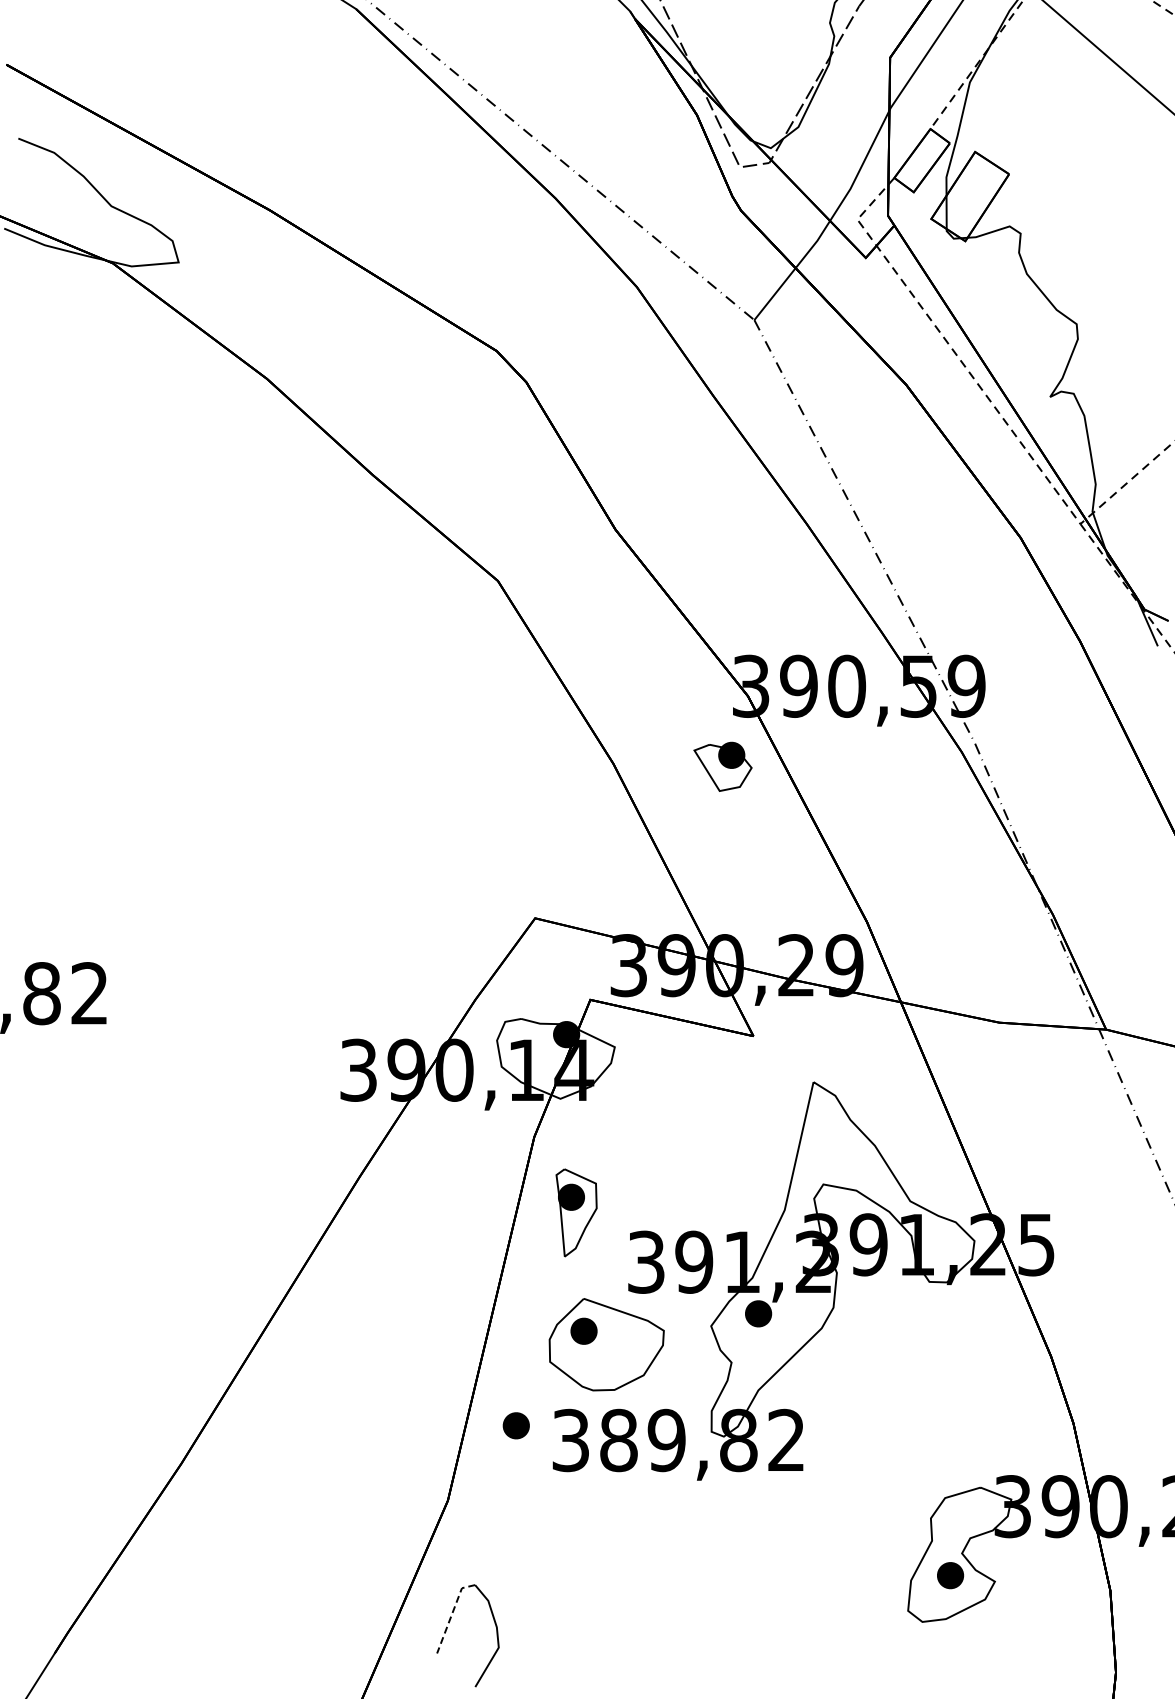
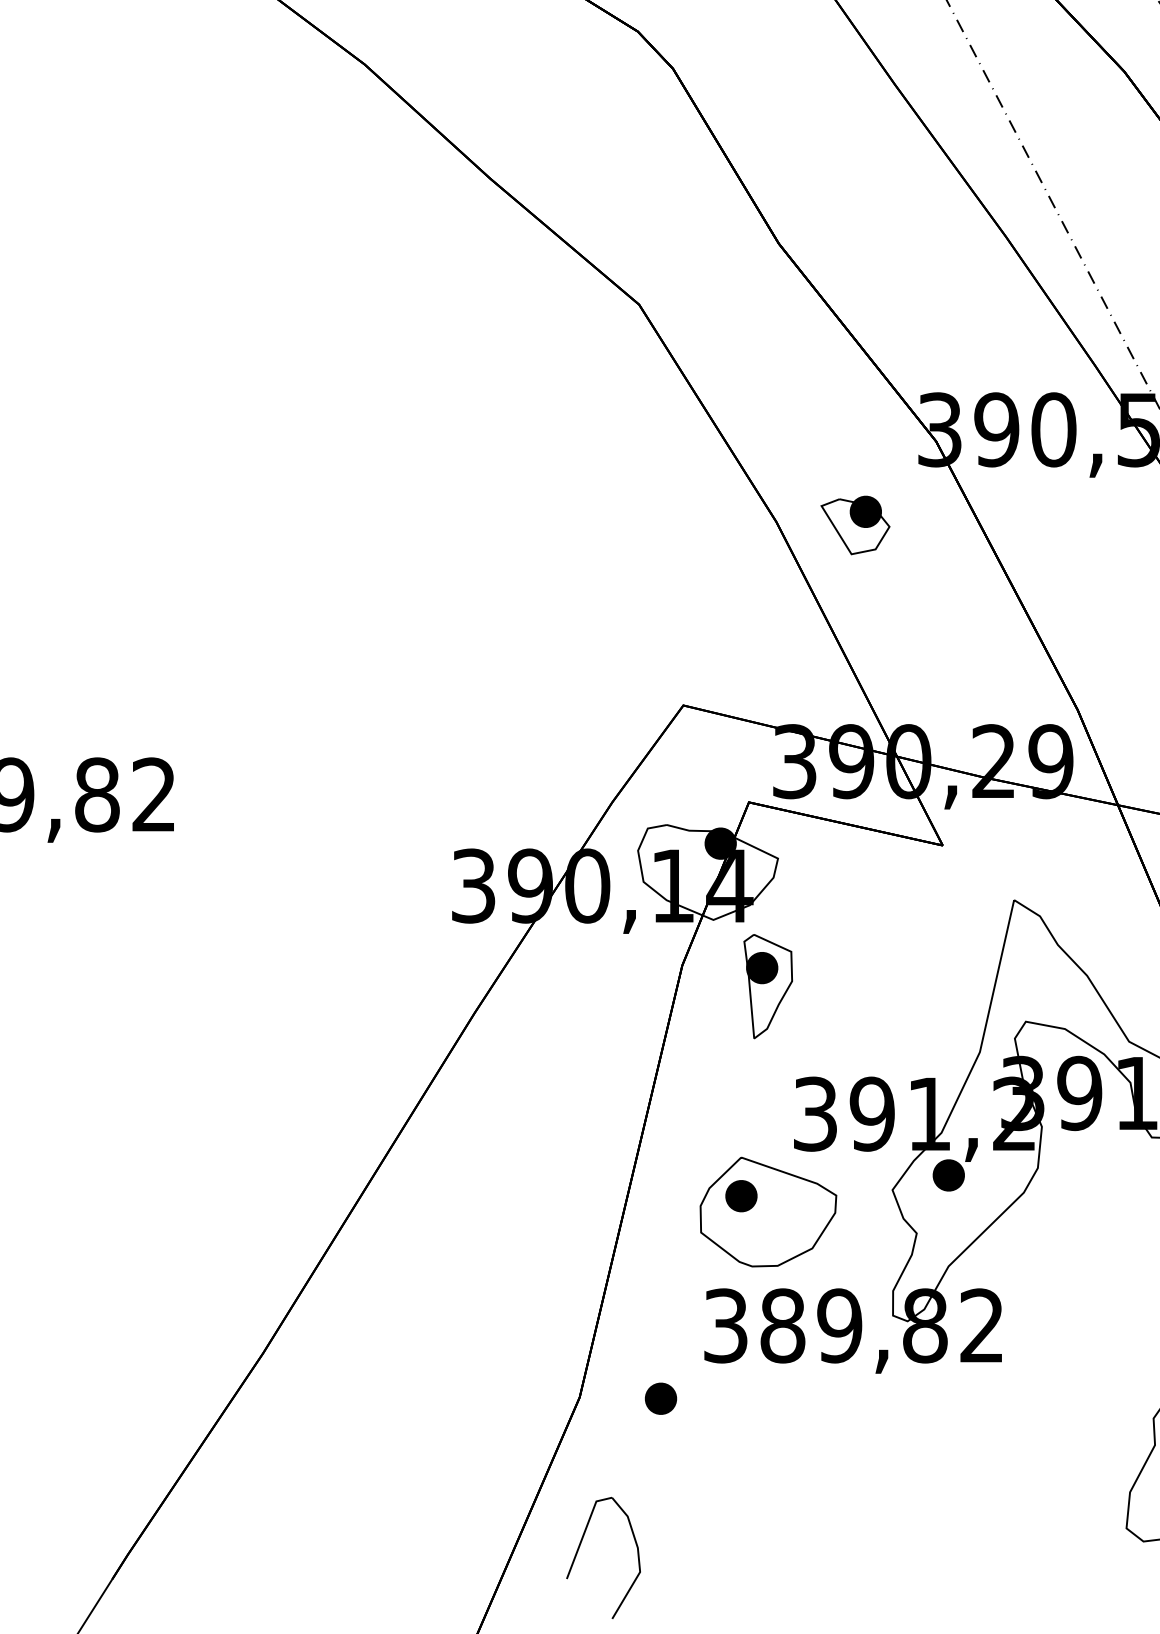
part: (722, 766) -> (854, 525), moved
part: (576, 1212) -> (768, 986), moved
part: (515, 1425) -> (660, 1398), moved
line: (452, 1614) -> (585, 1532), dashed -> solid

